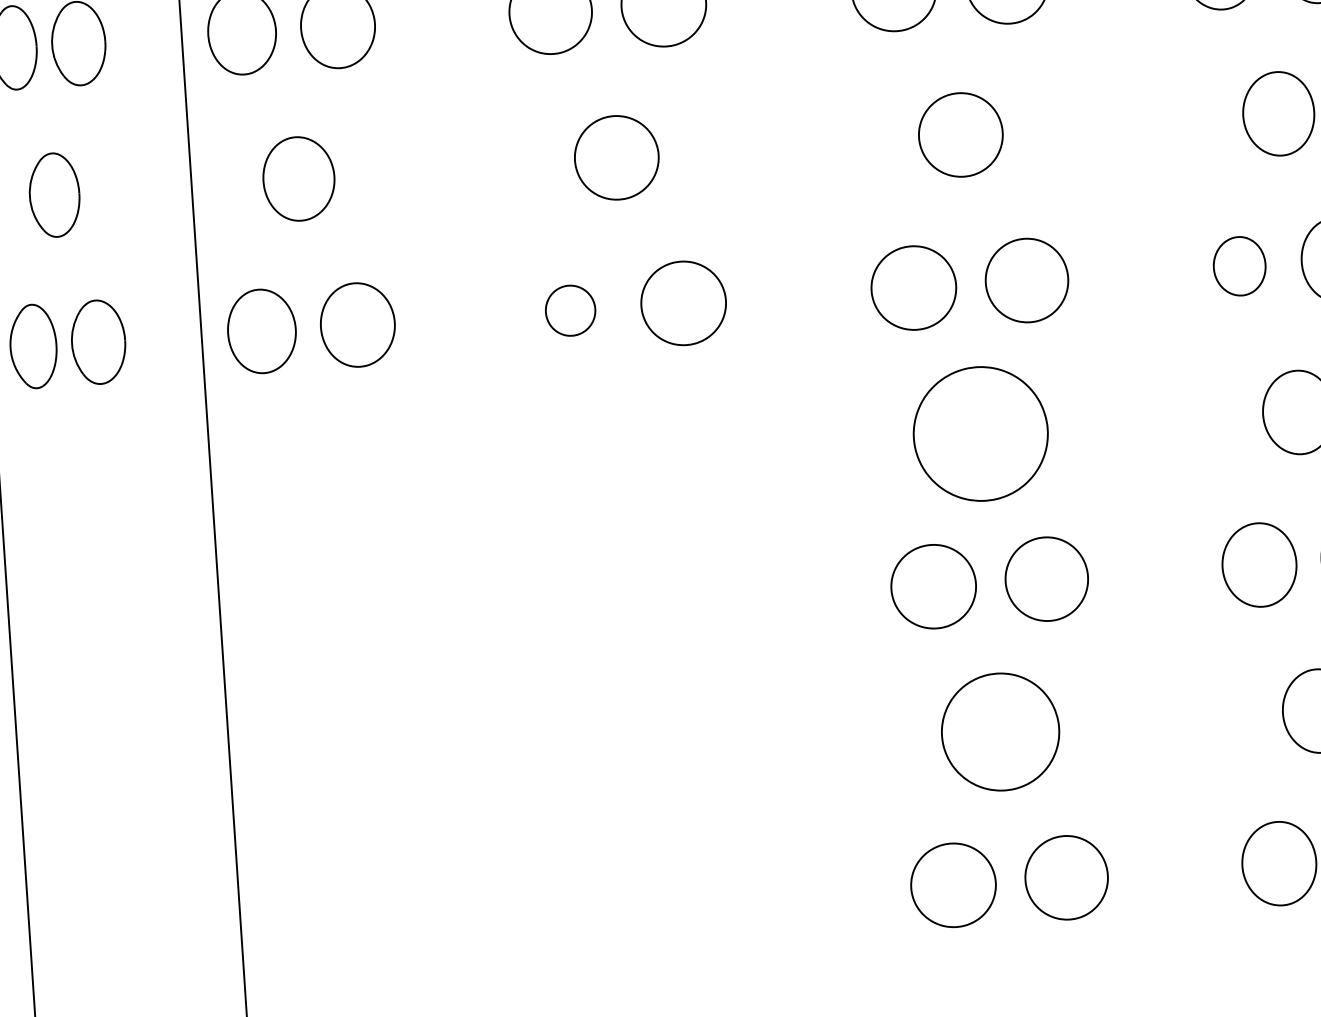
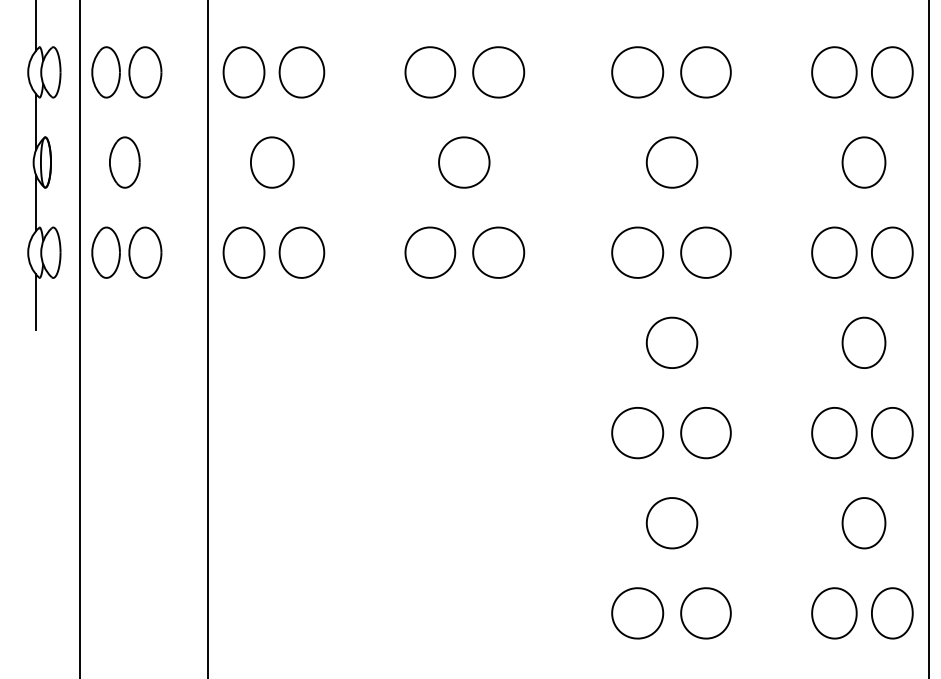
part: (1239, 266) -> (834, 252), size x1.43
part: (570, 310) -> (430, 252), size x1.67
part: (979, 433) -> (671, 342), size x0.62
part: (999, 732) -> (671, 523), size x0.71

